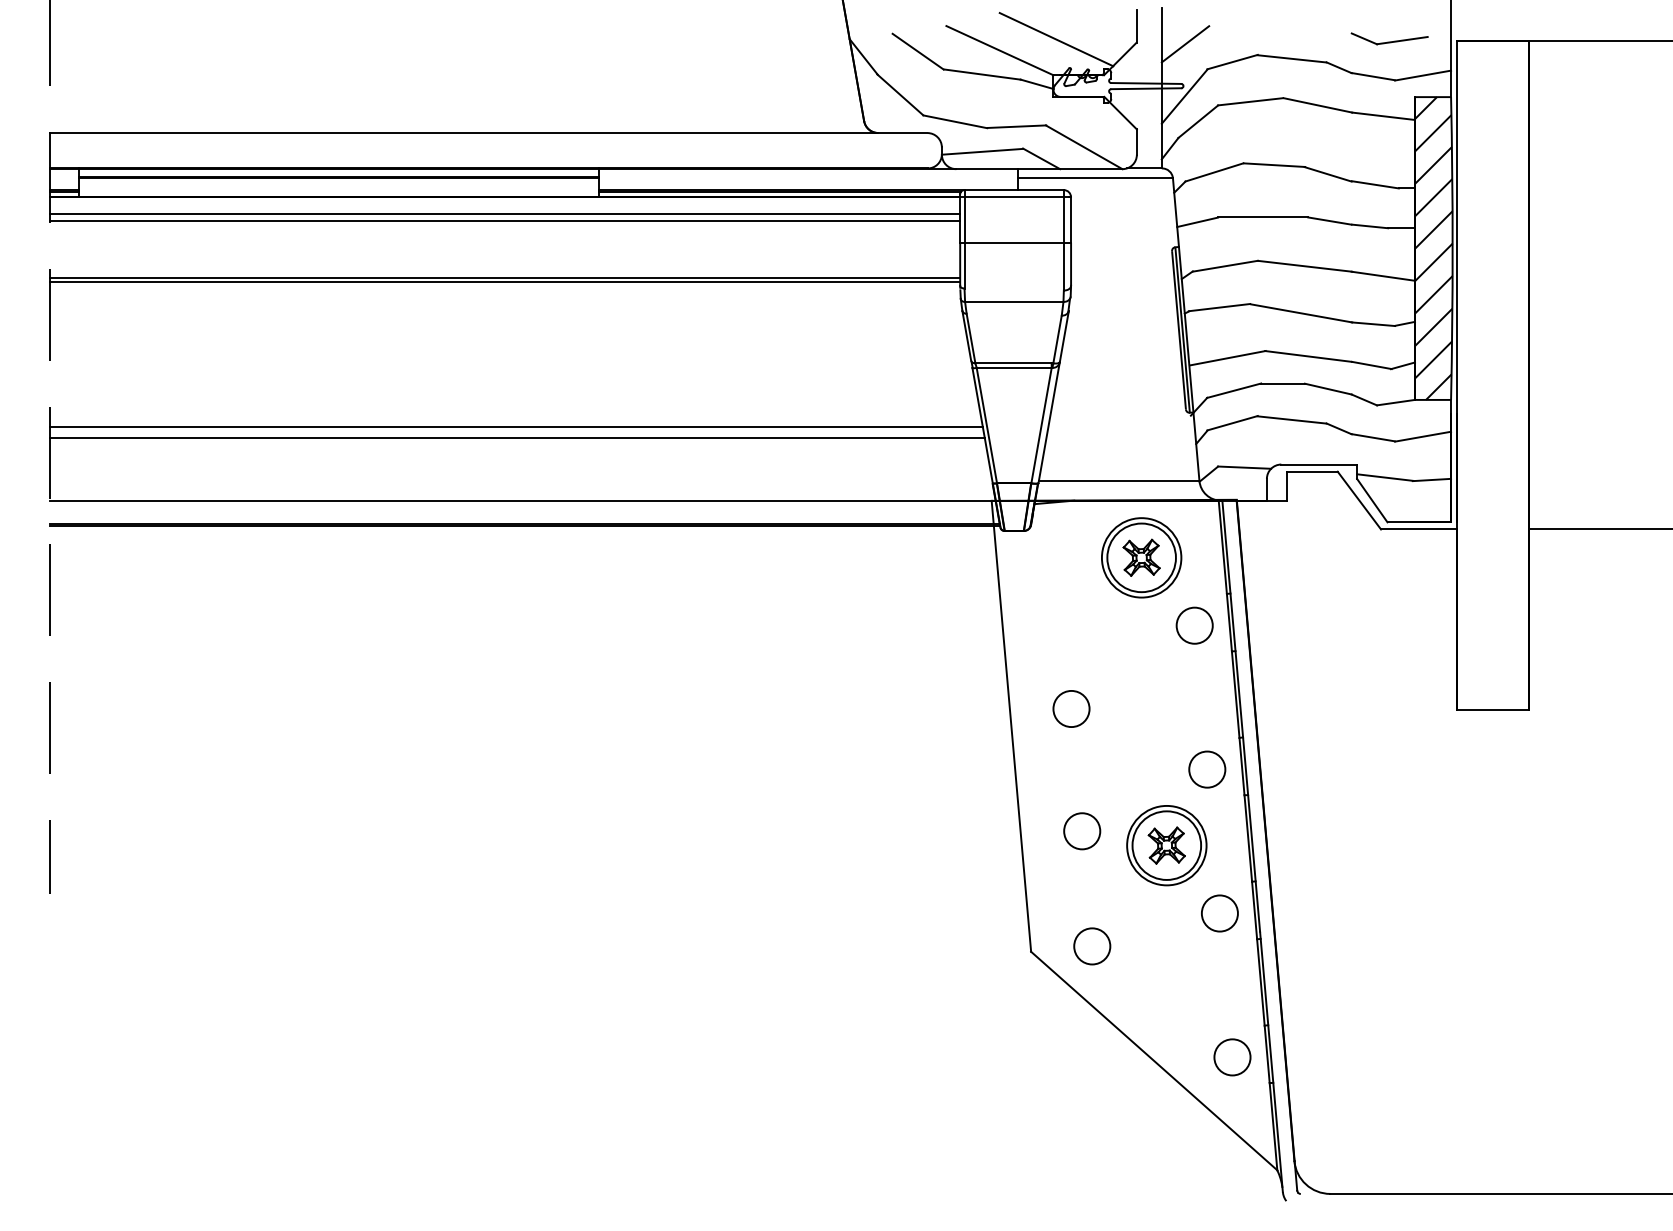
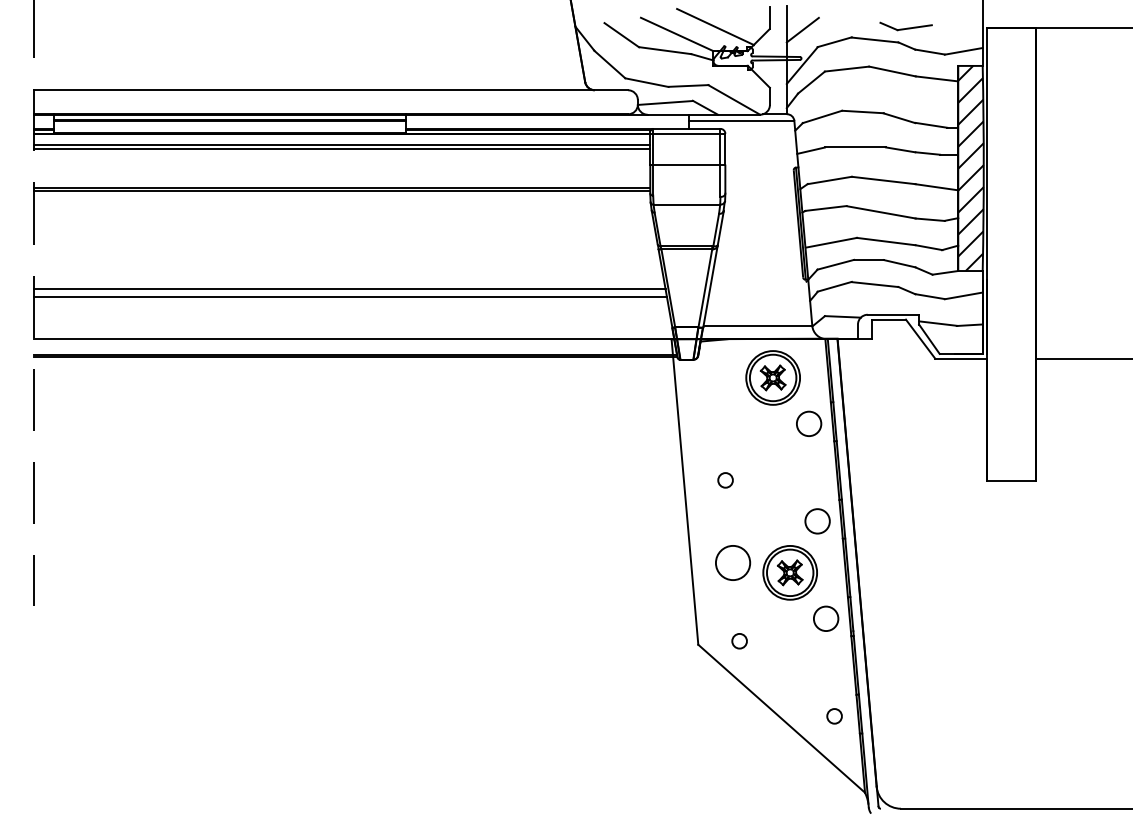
part: (1388, 38) -> (905, 26), moved
circle: (1071, 709) -> (725, 480), size x0.6
circle: (1081, 831) -> (732, 563), size x1.4
circle: (1091, 946) -> (739, 641), size x0.6
circle: (1232, 1057) -> (834, 716), size x0.6

